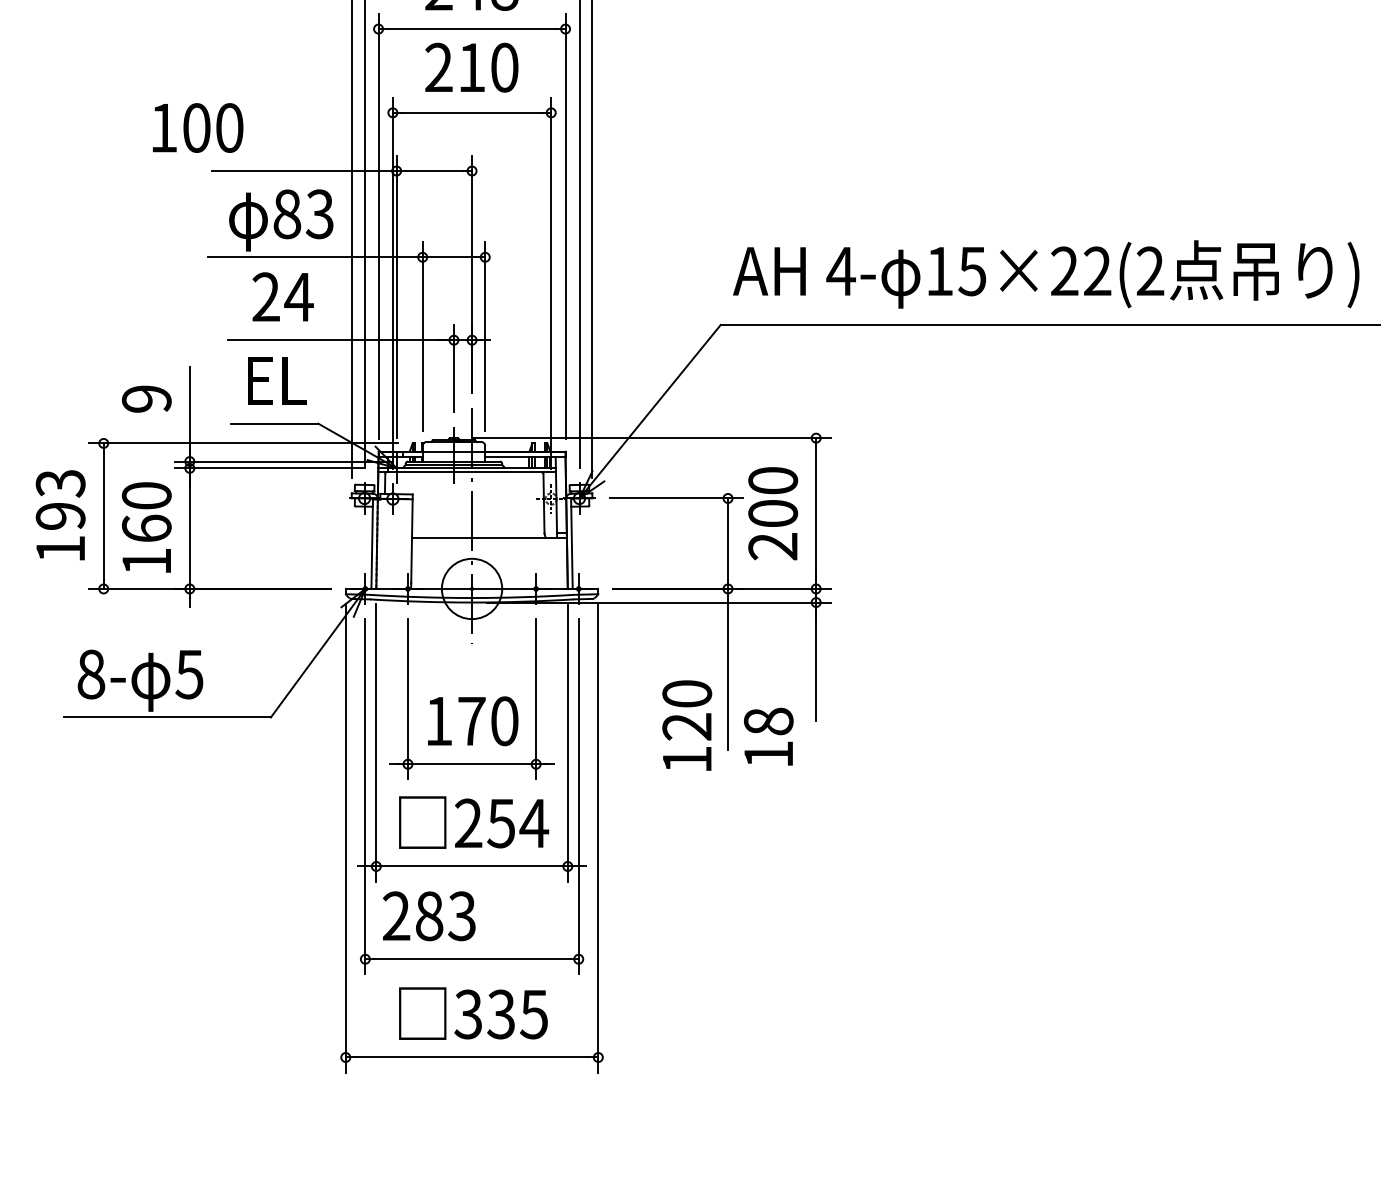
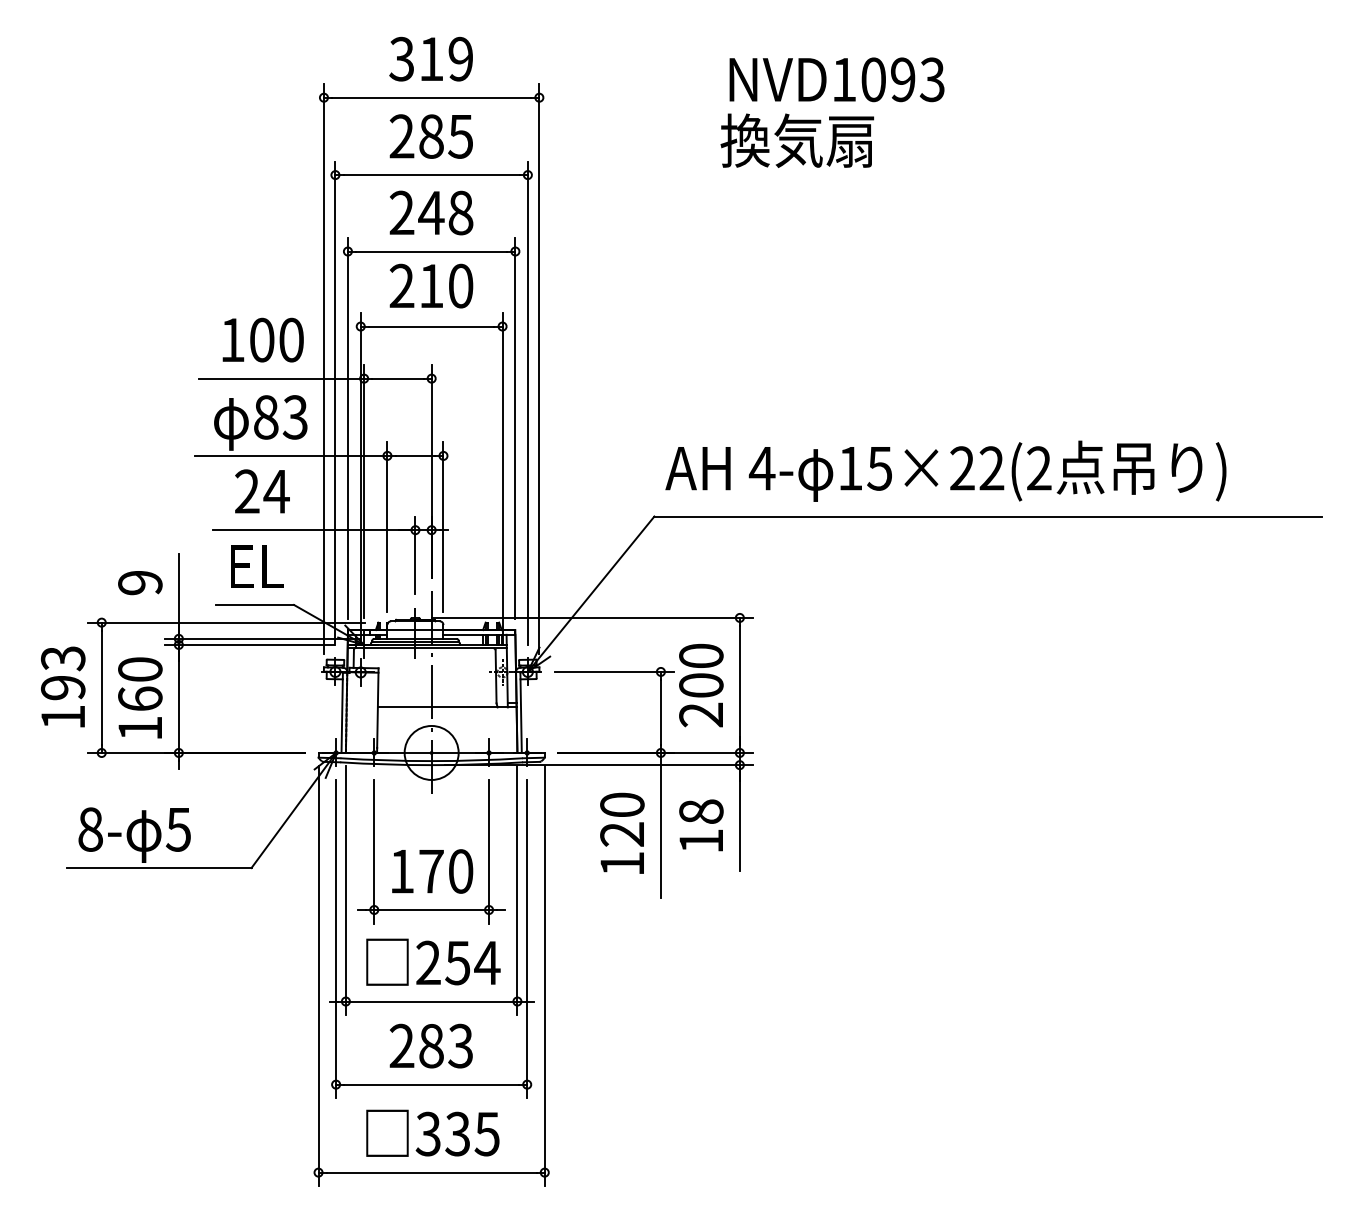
text: (197, 127) -> (262, 339), moved
text: (687, 724) -> (622, 832), moved
text: (768, 736) -> (701, 825), moved
text: (428, 915) -> (430, 1045), moved

